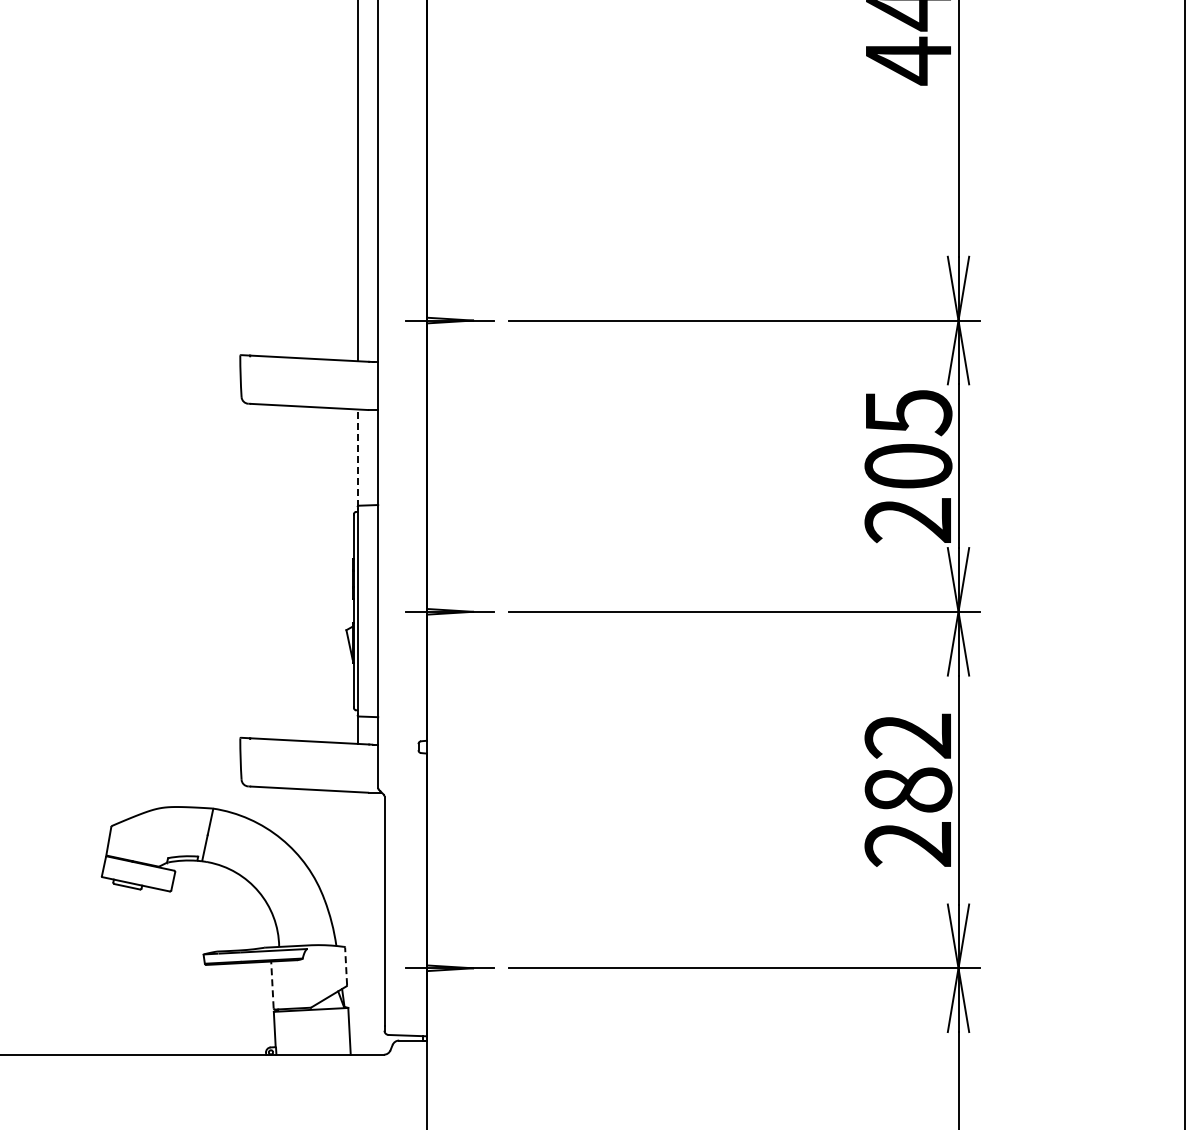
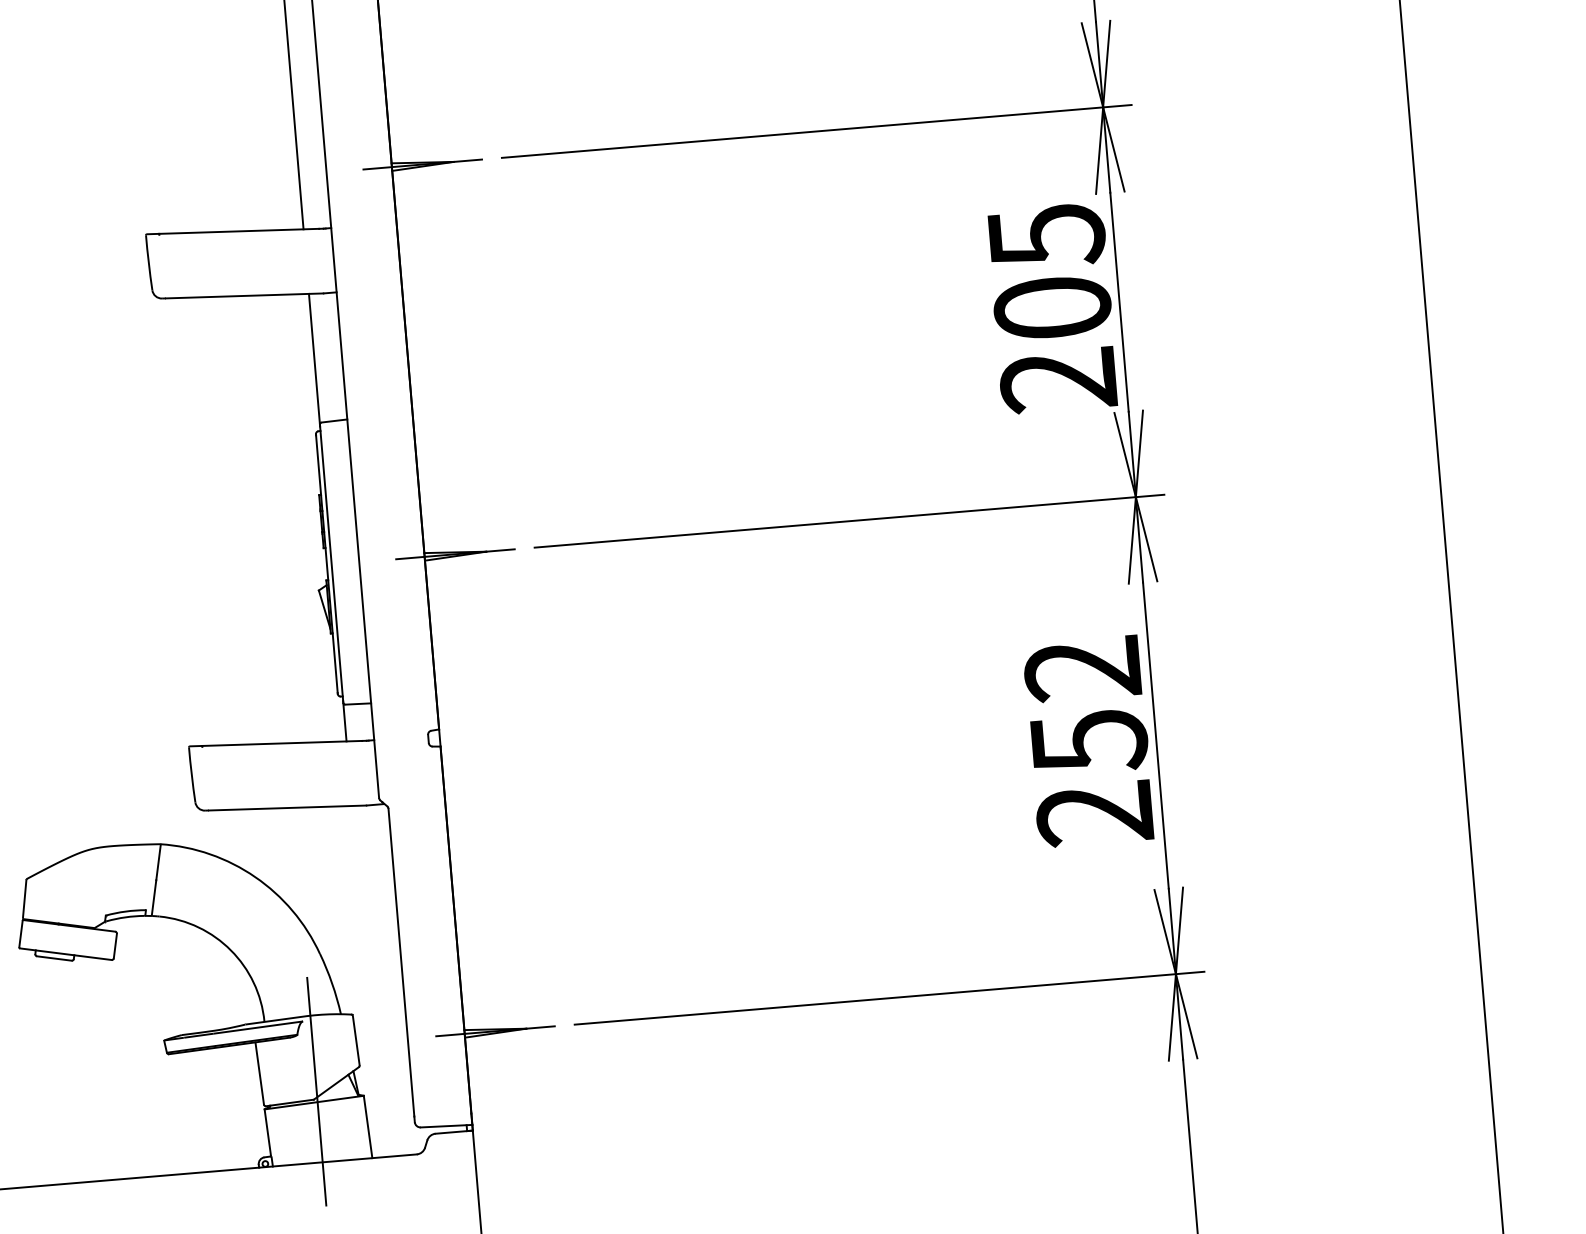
line: (357, 458) -> (314, 359), dashed -> solid
text: (908, 790) -> (1089, 741), 282 -> 252
line: (346, 966) -> (356, 1040), dashed -> solid
line: (272, 984) -> (259, 1072), dashed -> solid
line: (313, 1001) -> (316, 1091), added

